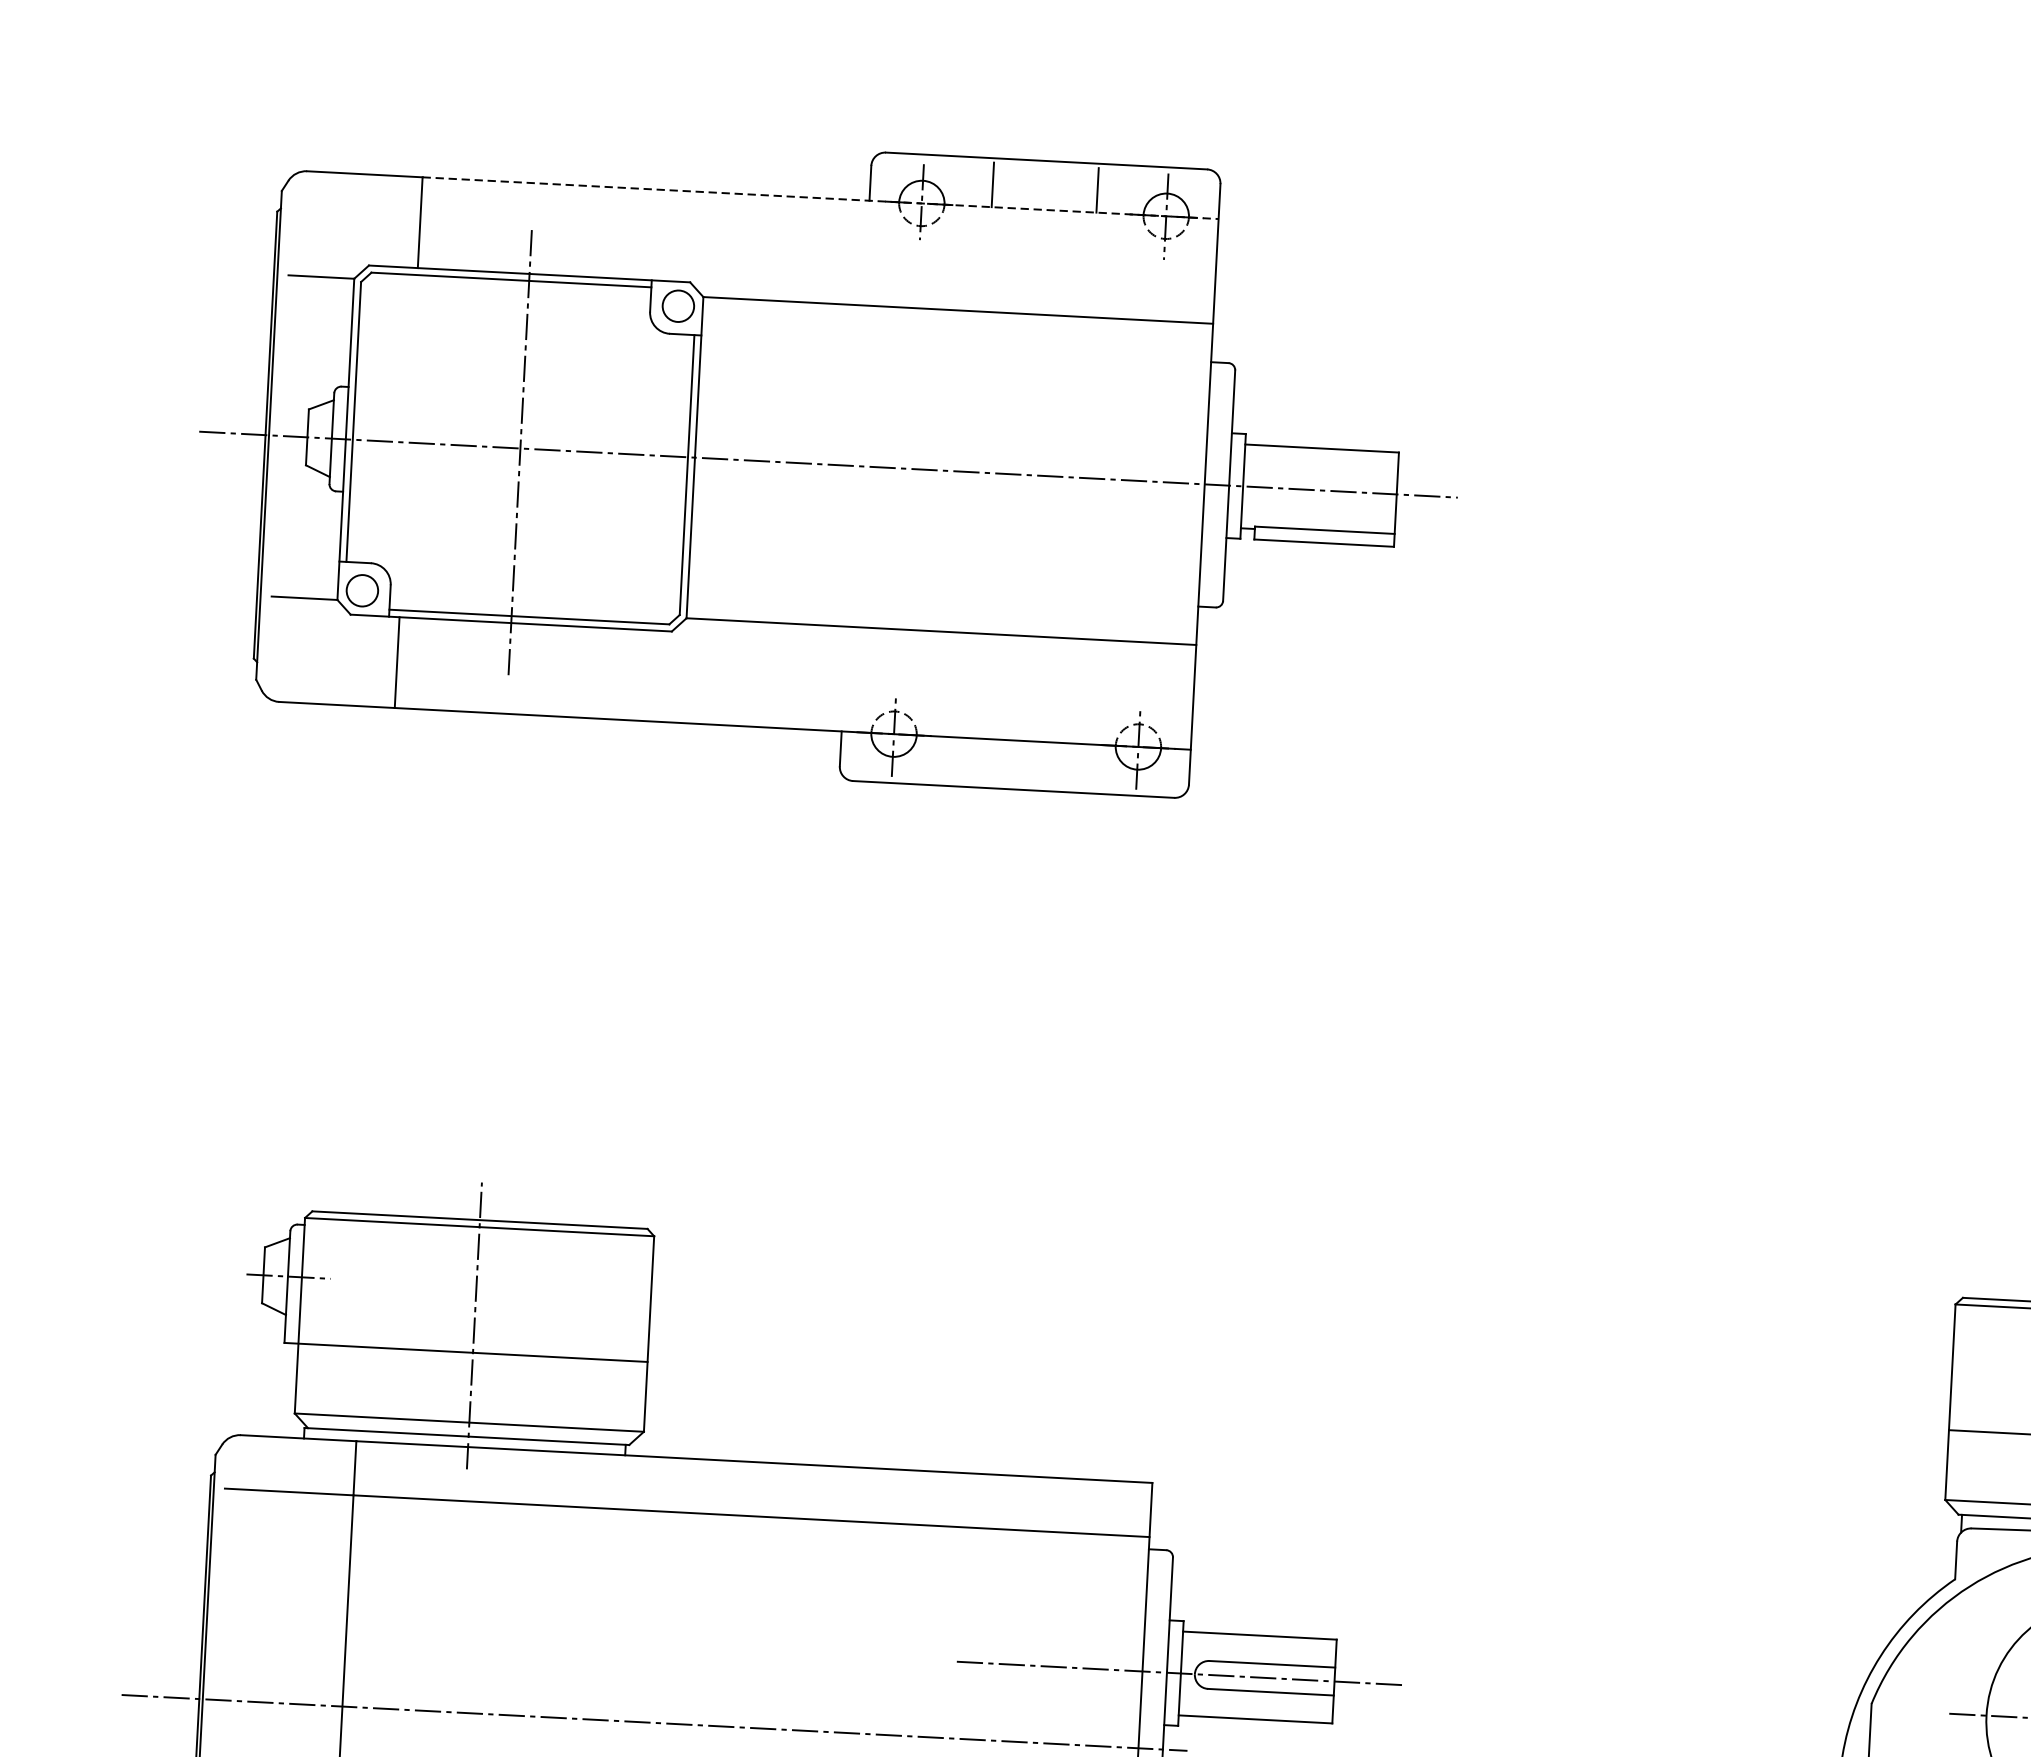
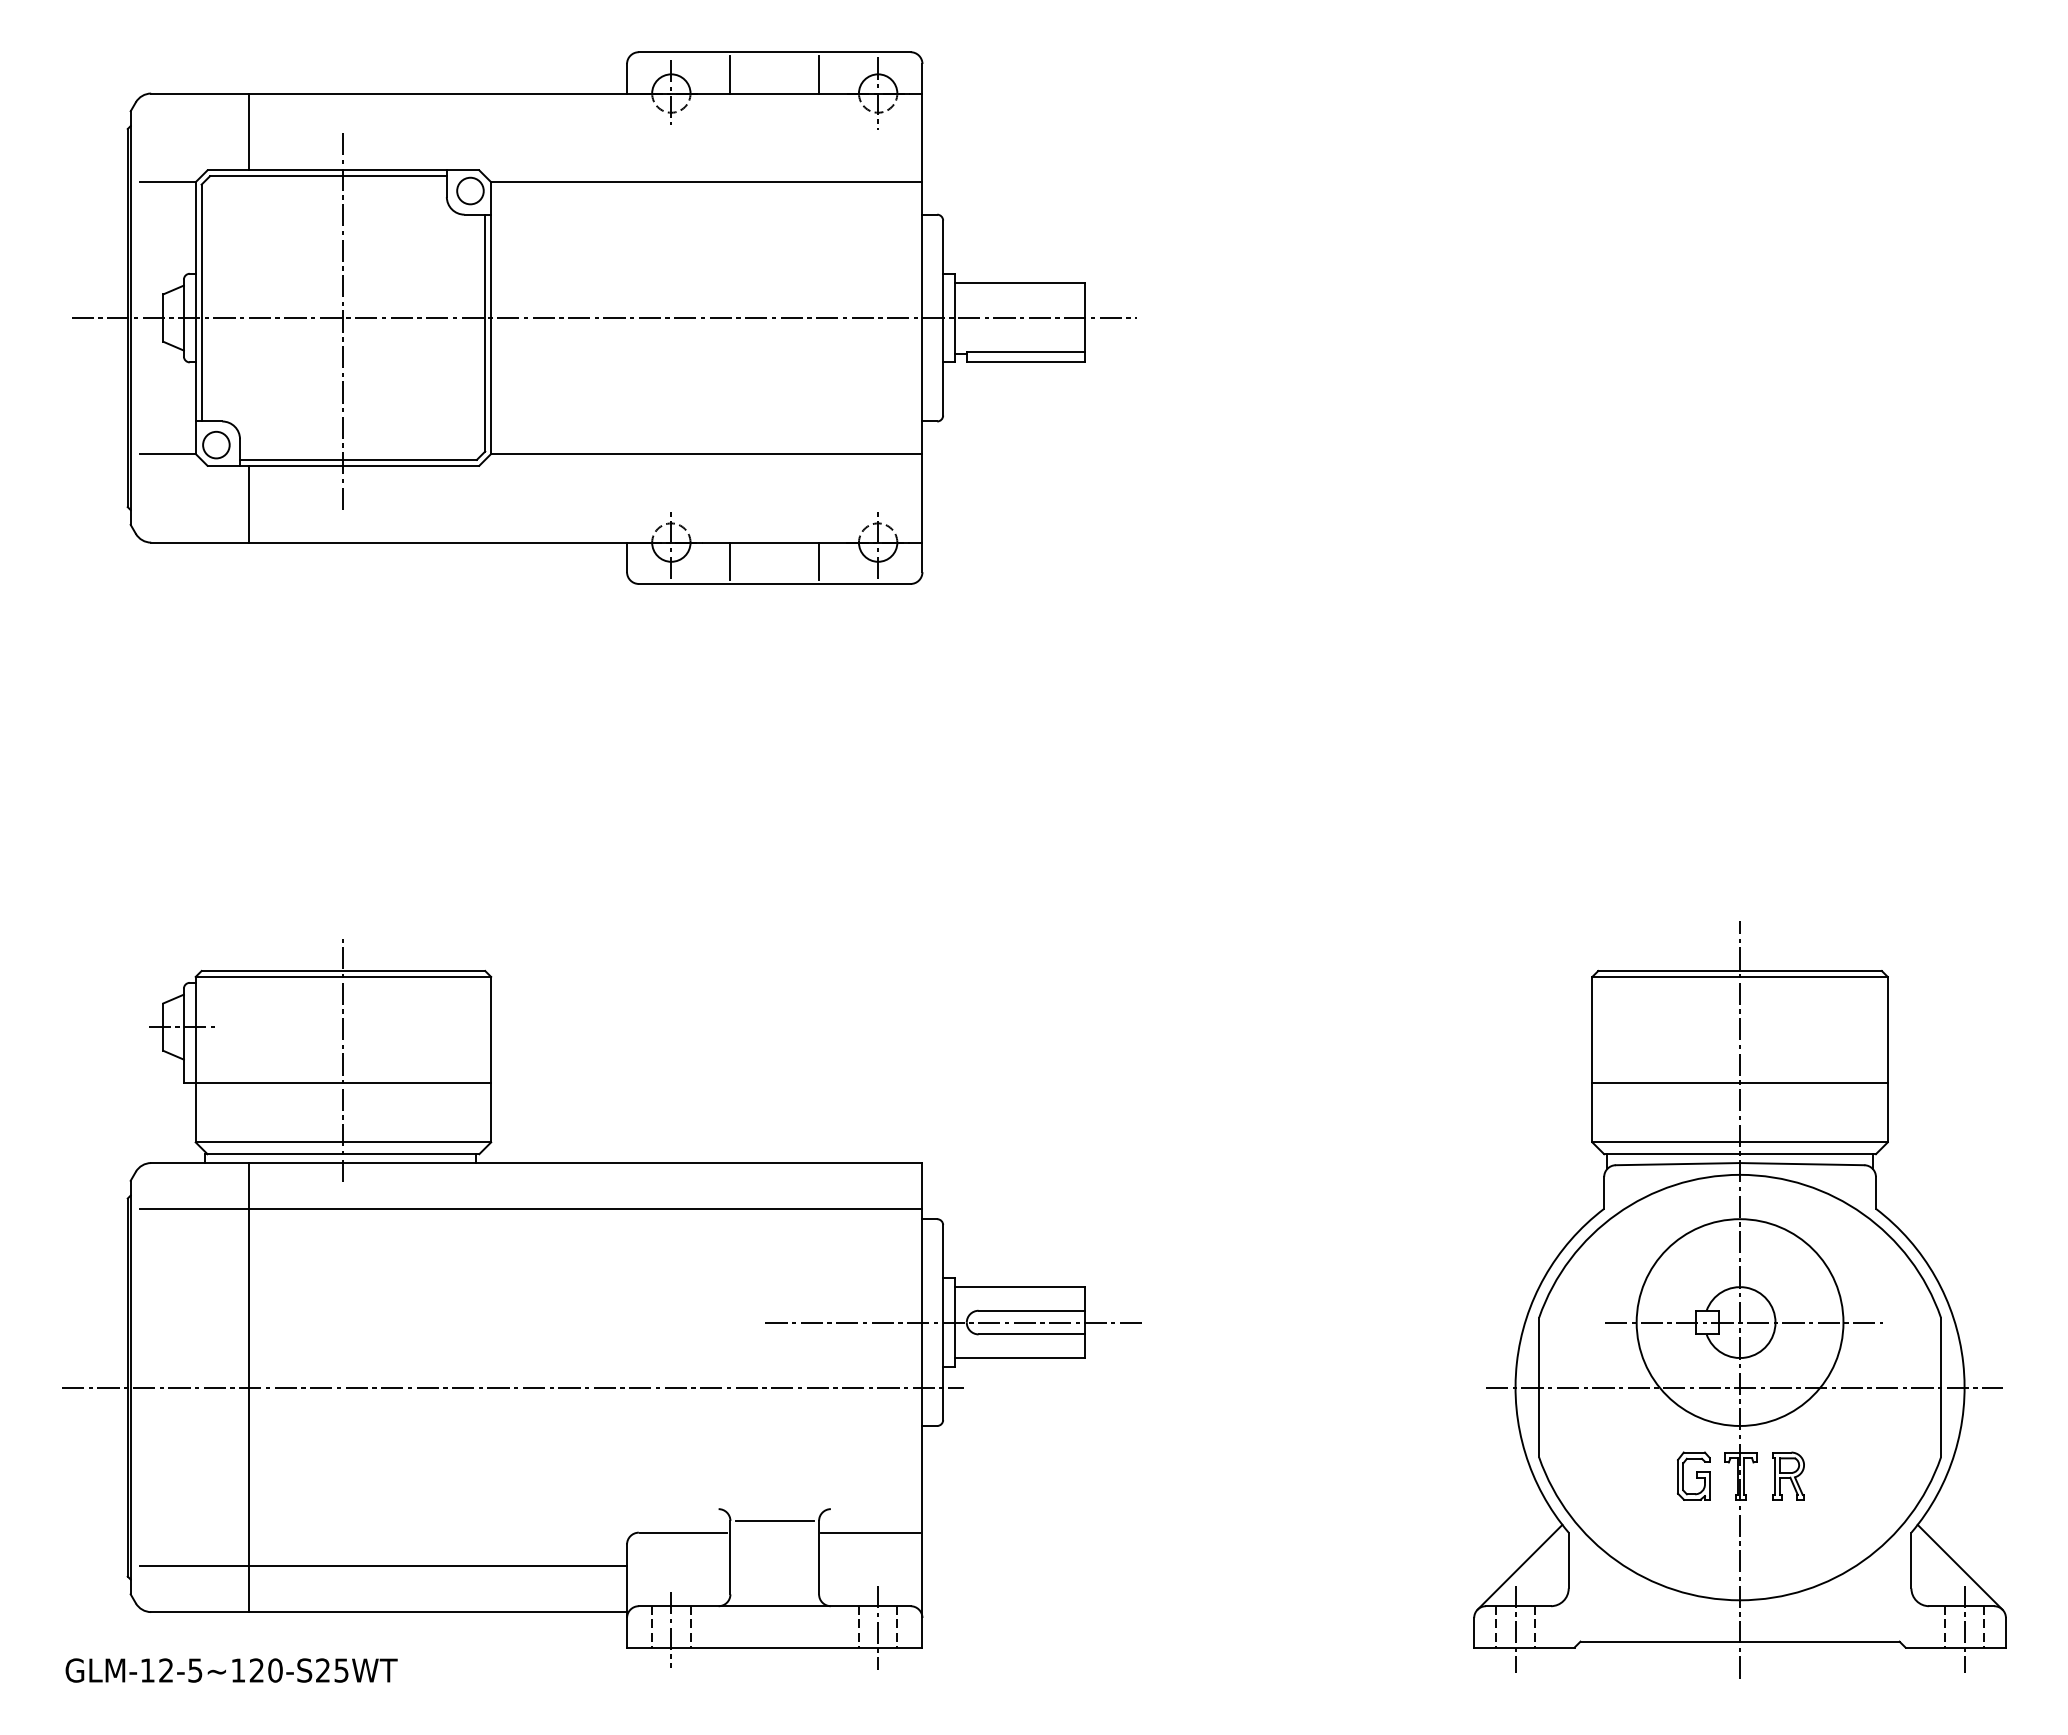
line: (820, 198) -> (585, 93), dashed -> solid
line: (962, 760) -> (730, 561), added
line: (1067, 765) -> (819, 561), added

